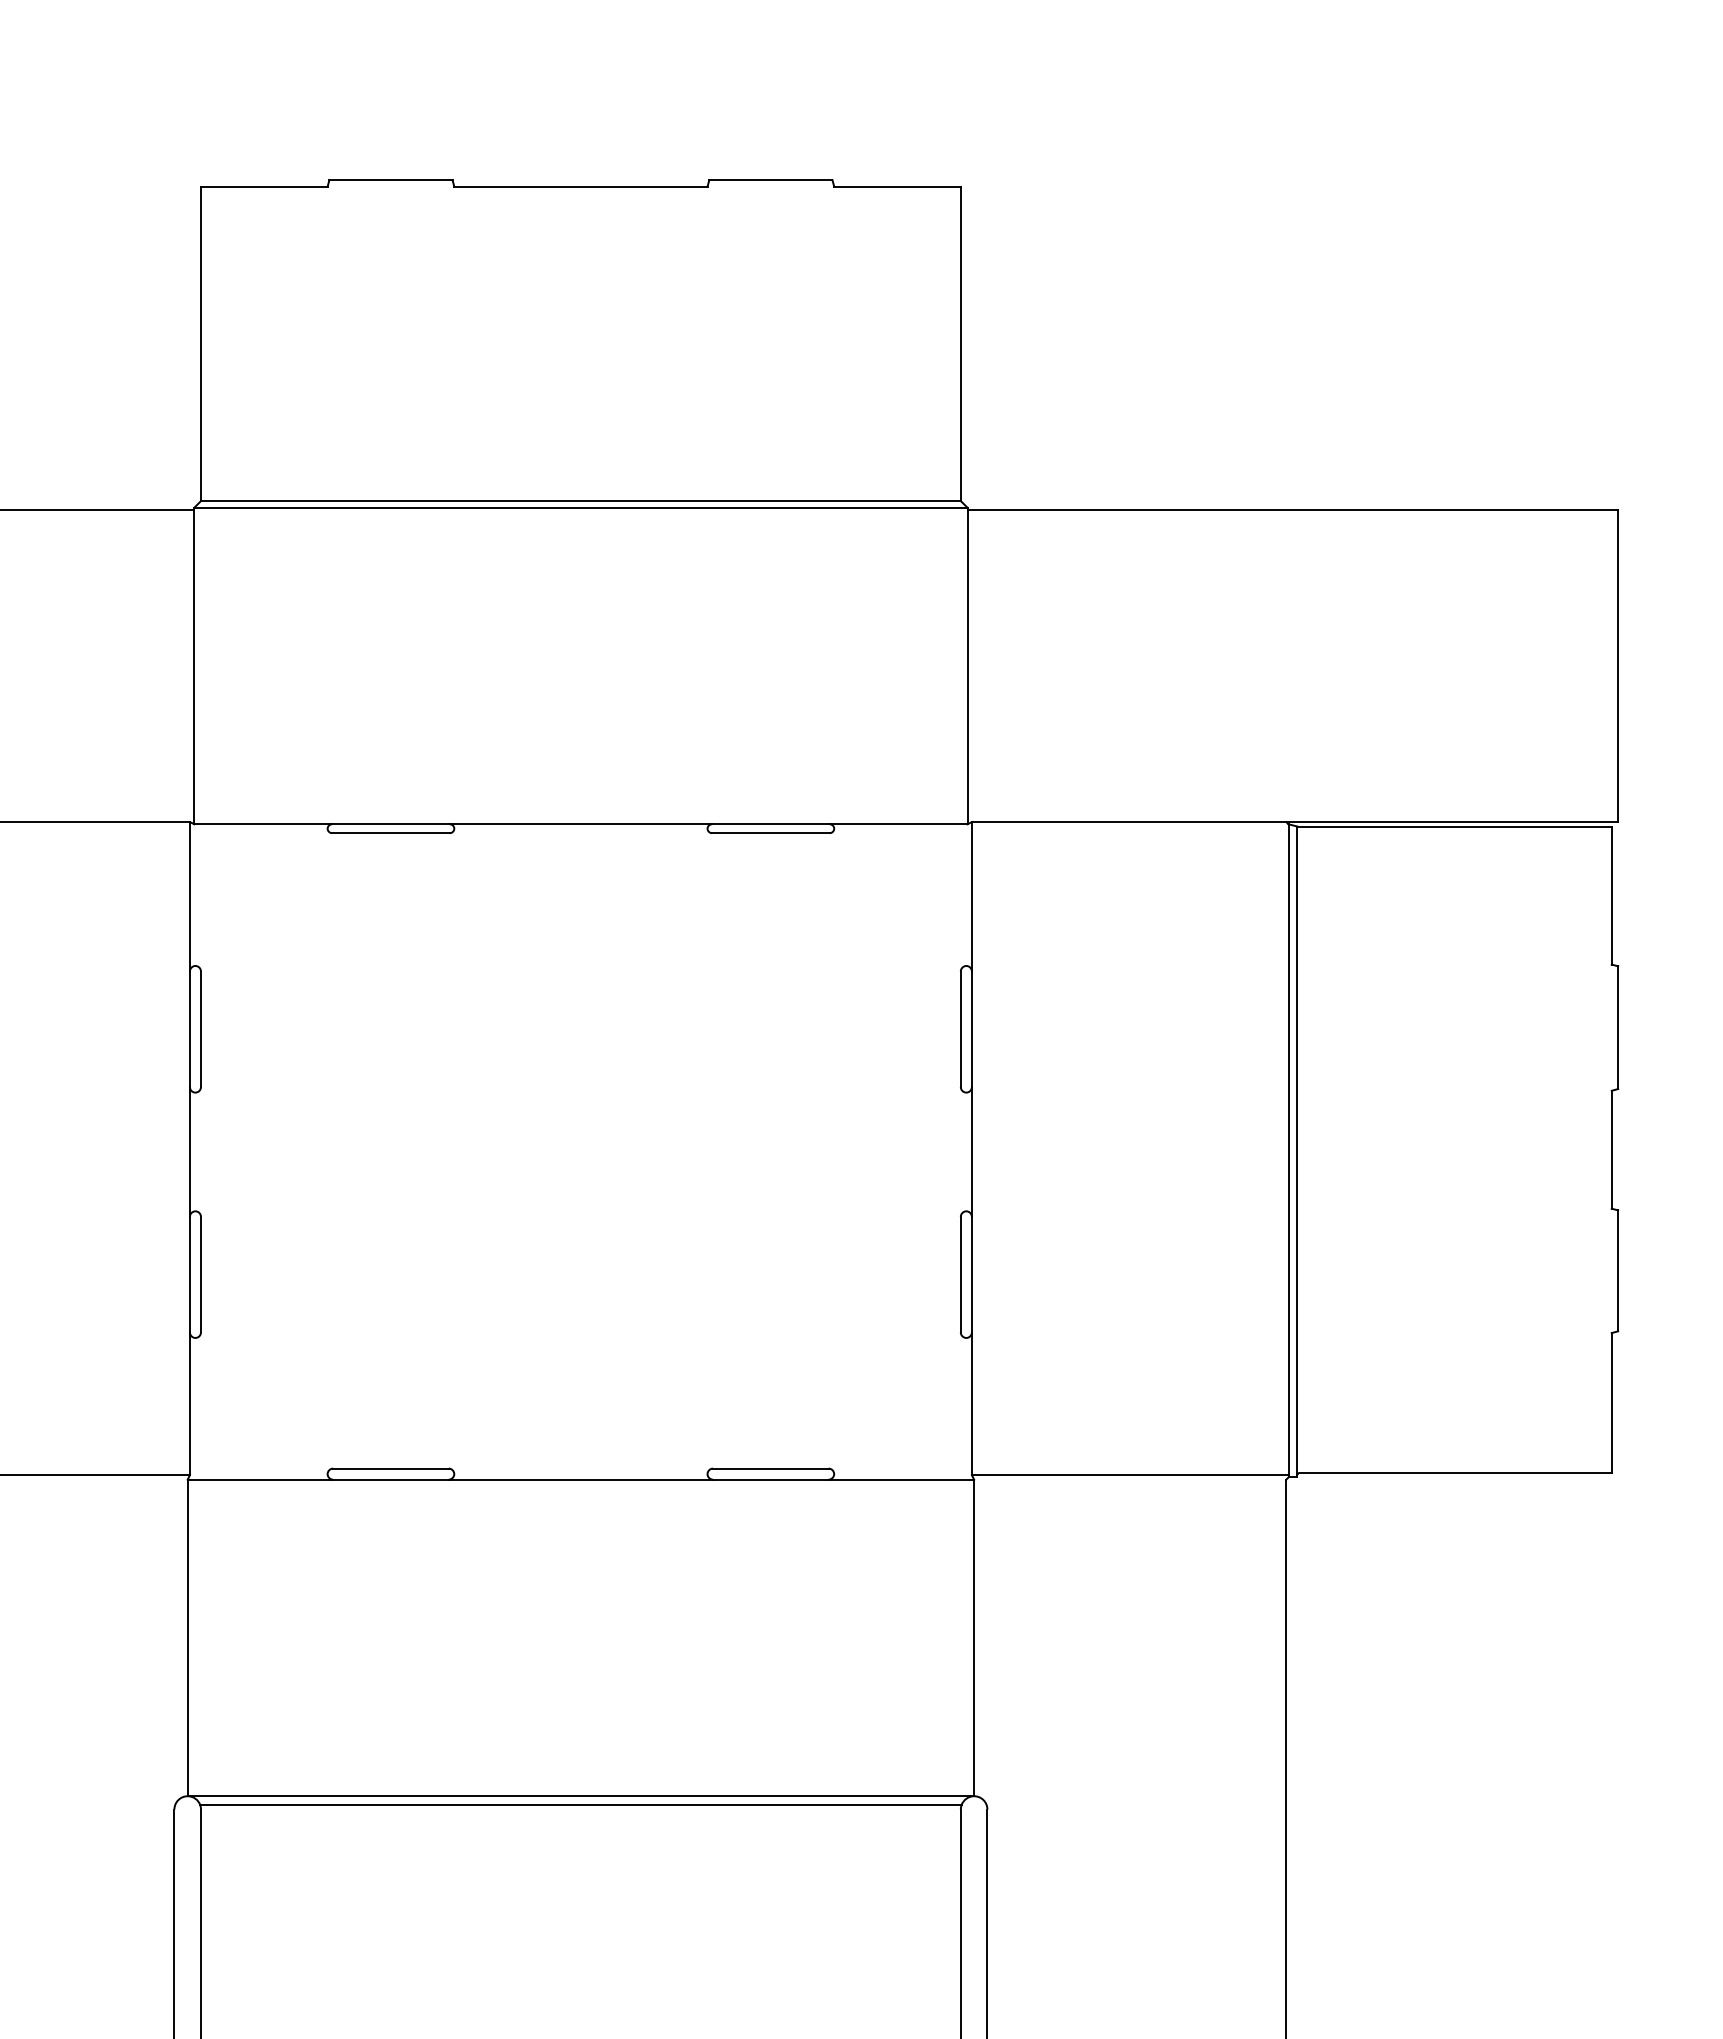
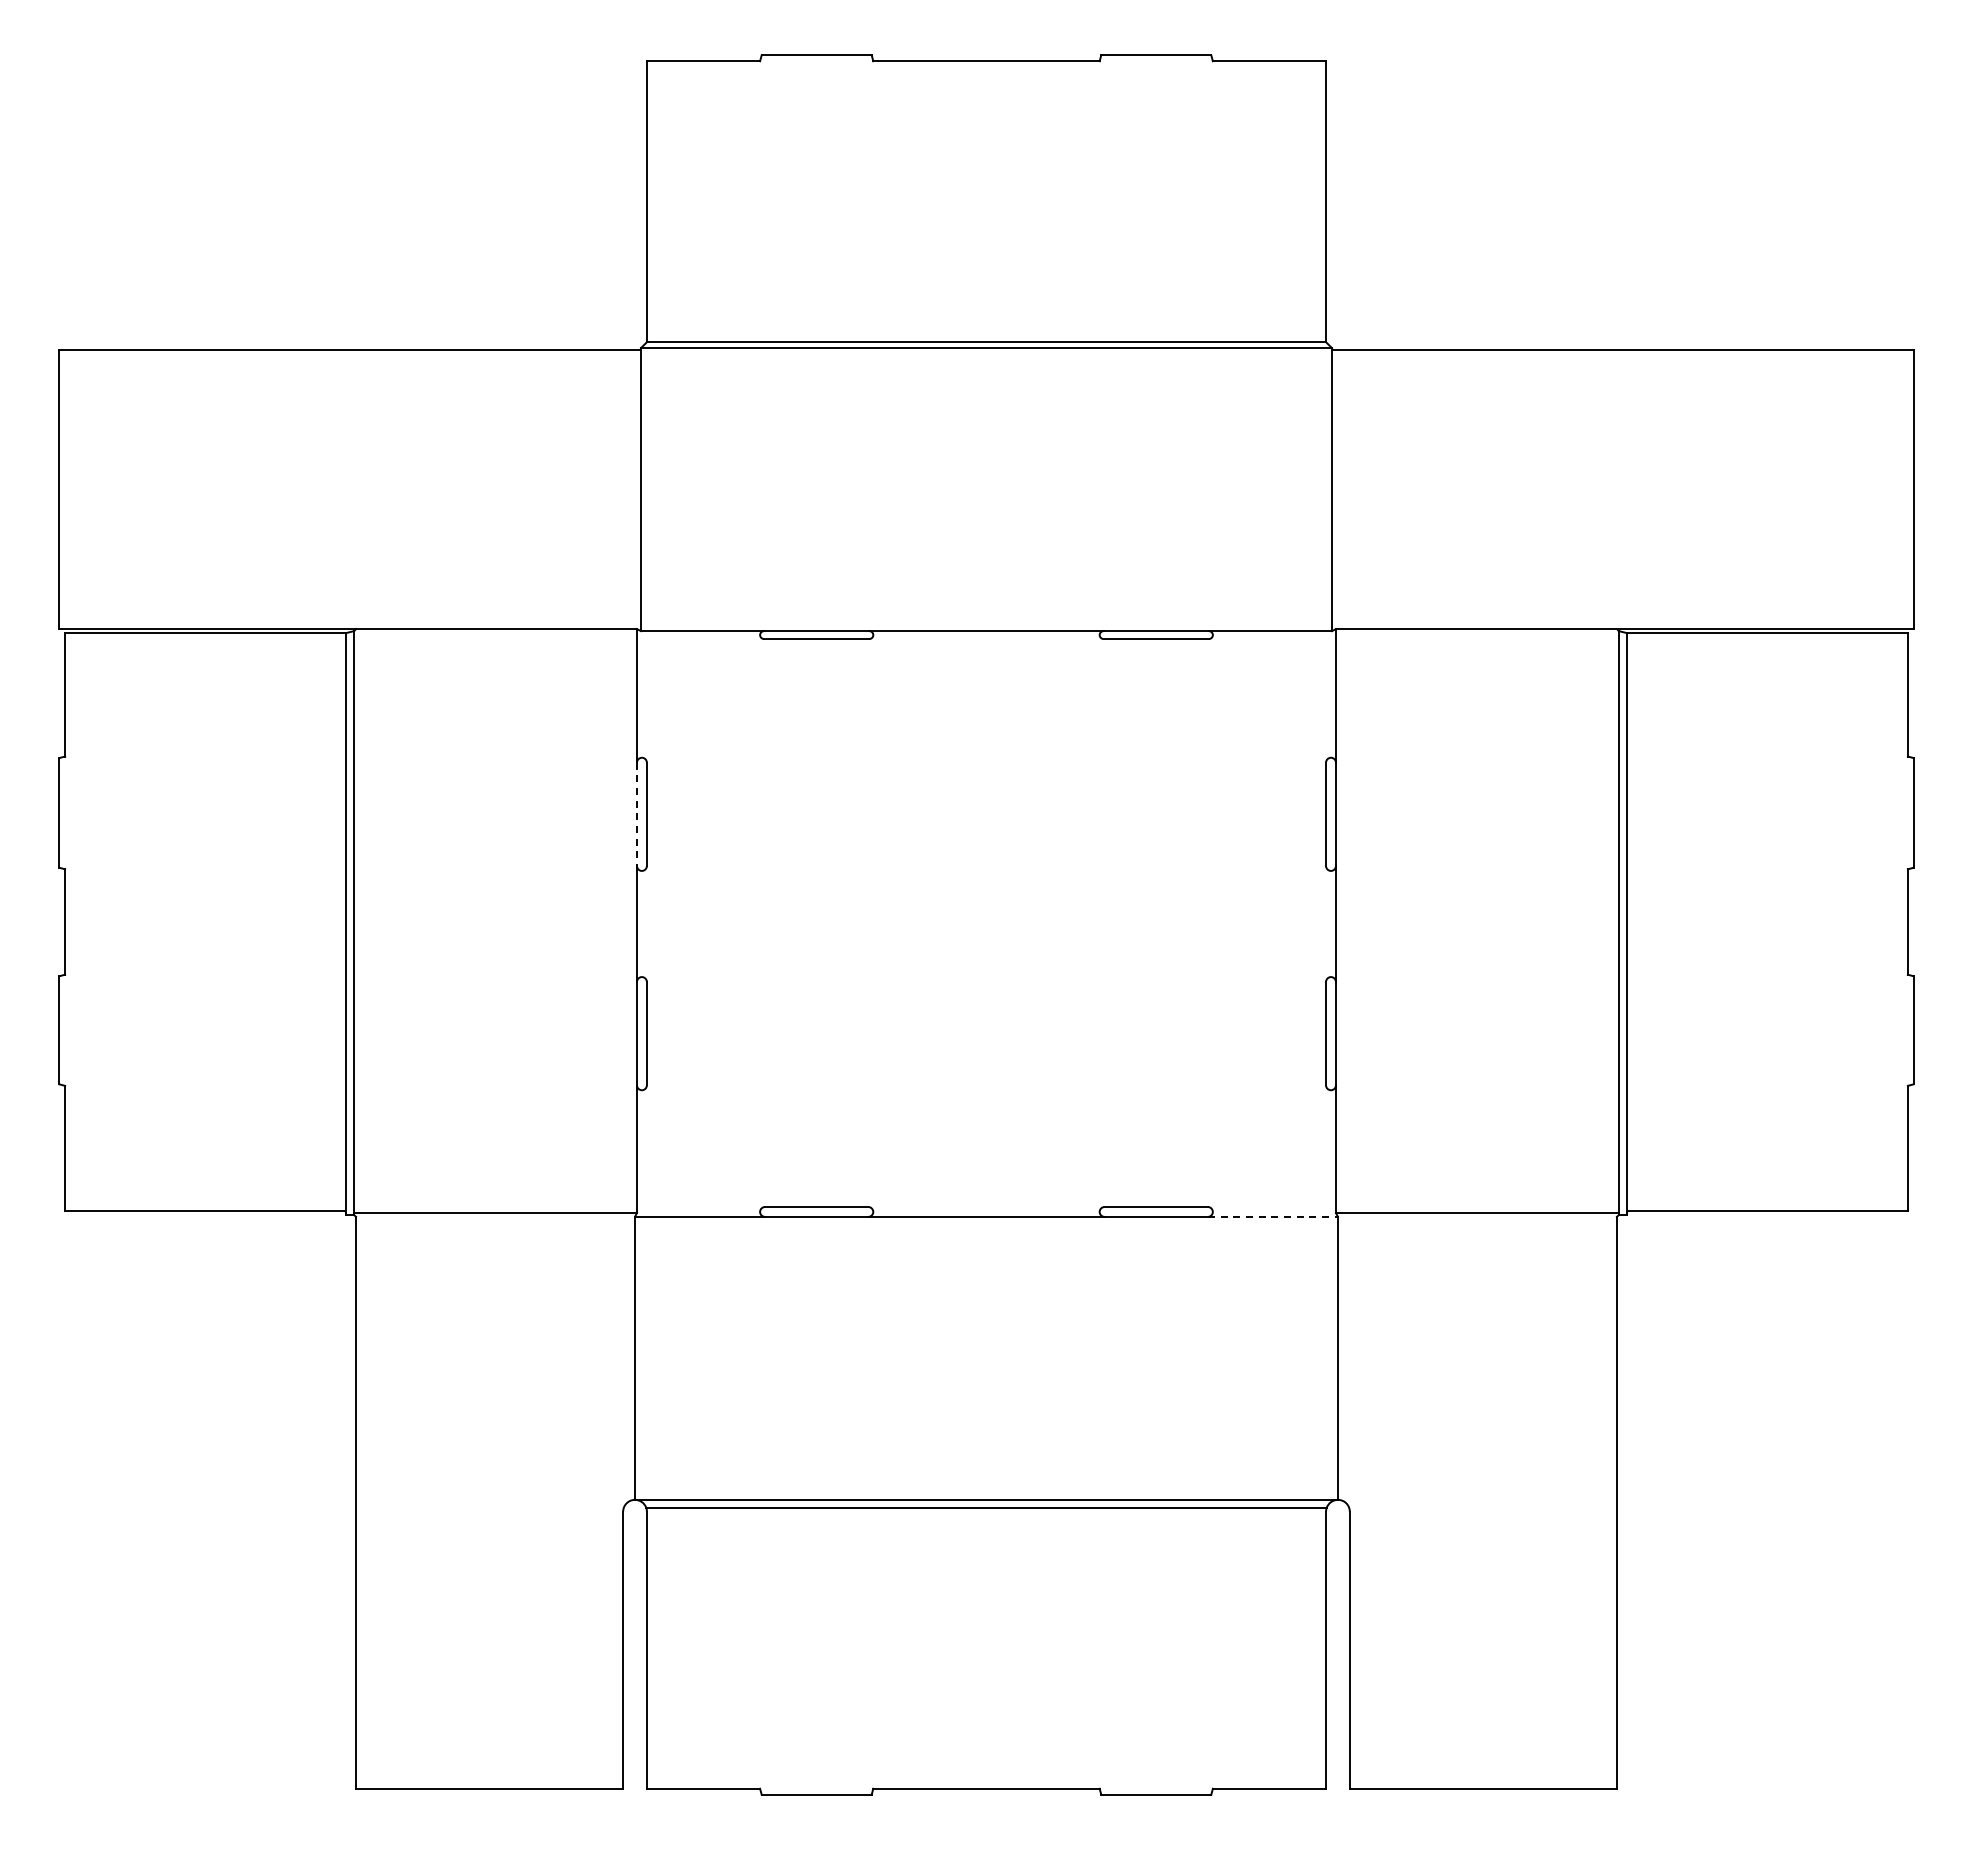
line: (190, 1029) -> (637, 814), solid -> dashed
line: (902, 1479) -> (1273, 1216), solid -> dashed

